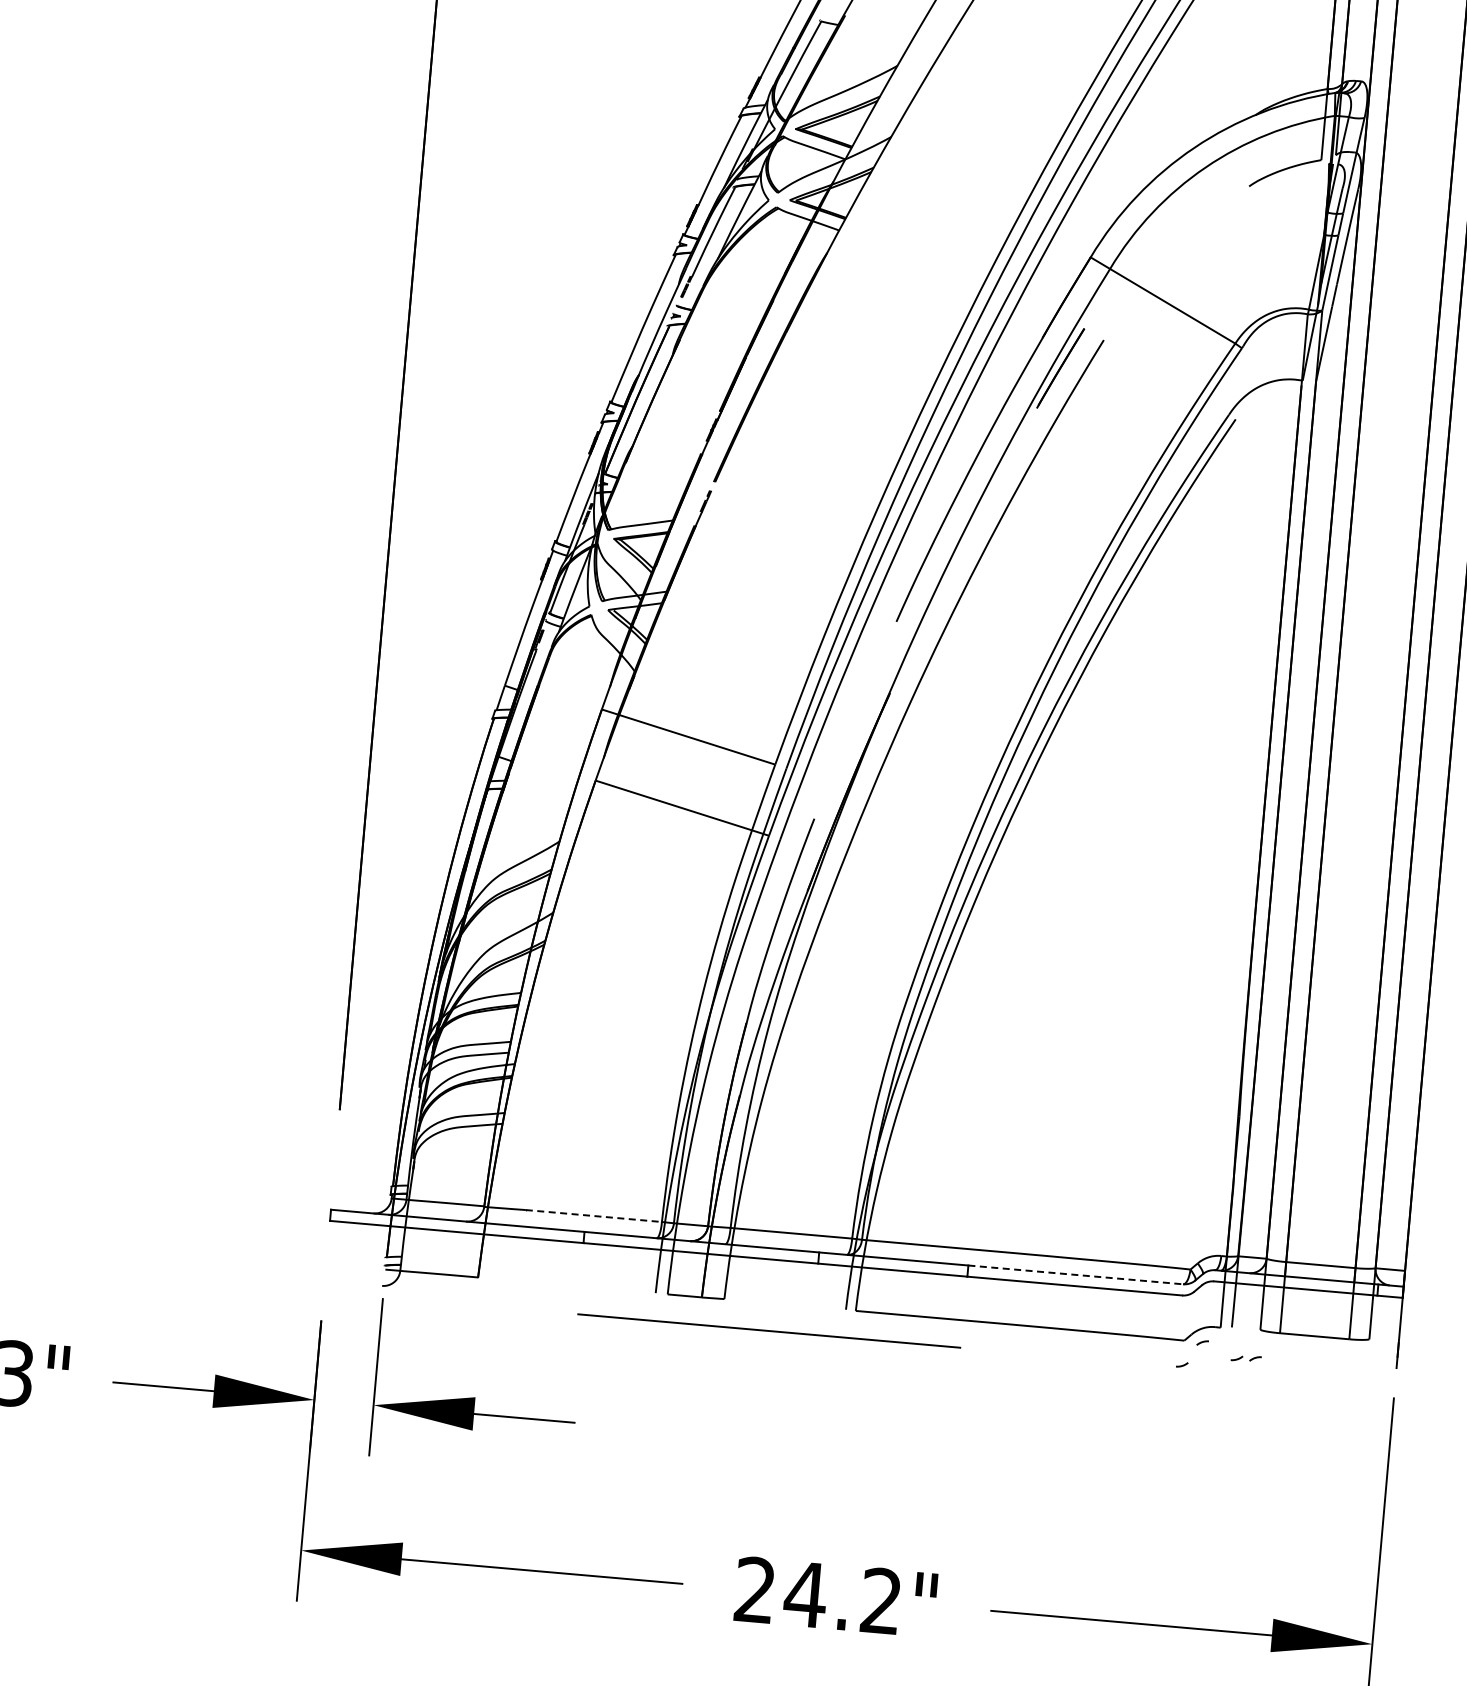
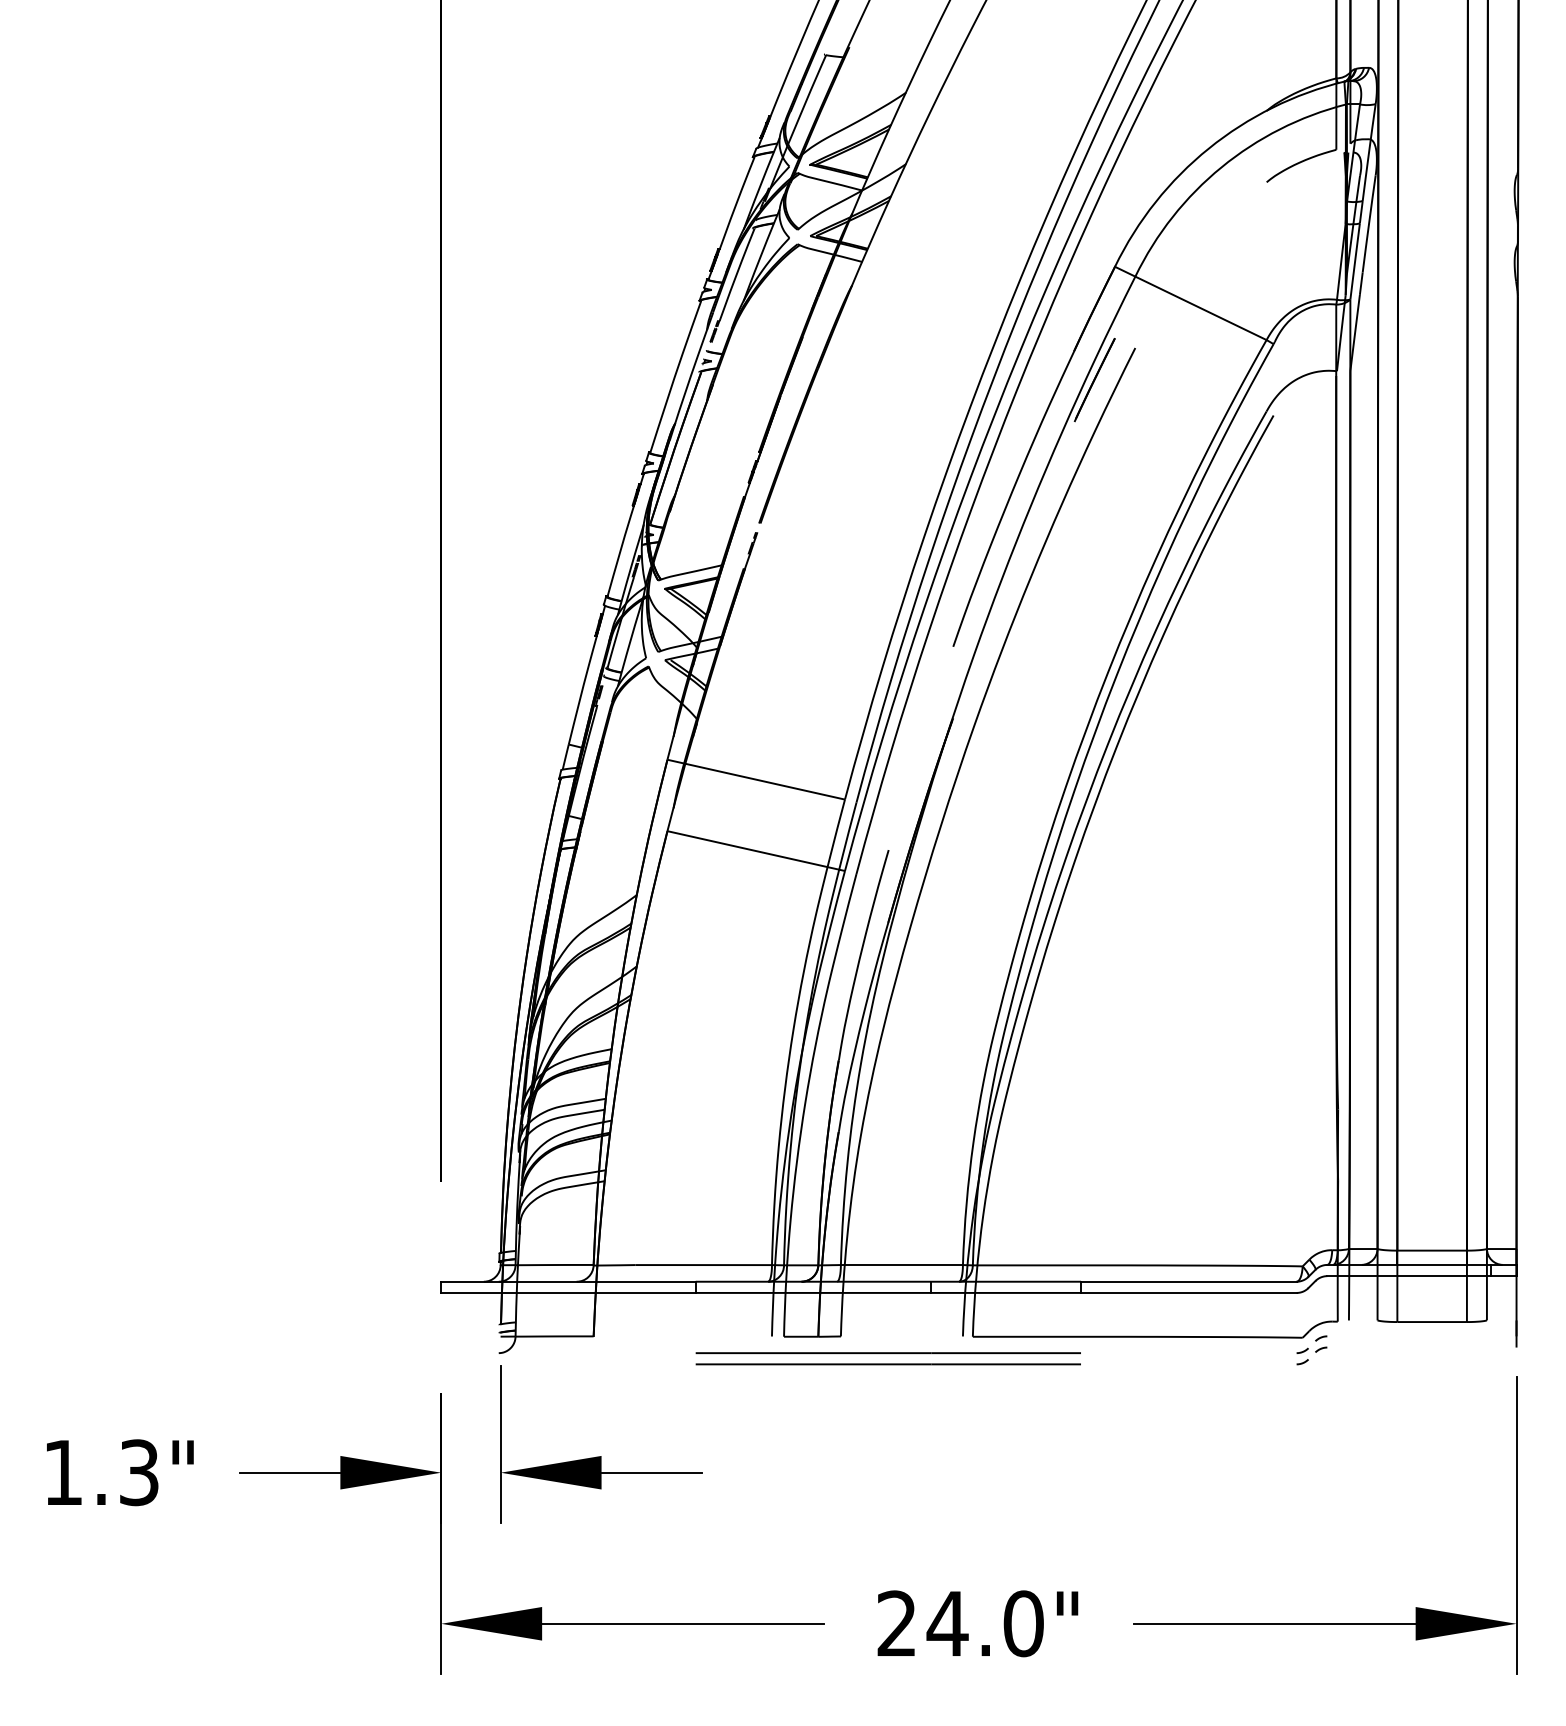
line: (593, 1216) -> (703, 1265), dashed -> solid
line: (1075, 1274) -> (1188, 1281), dashed -> solid
line: (769, 1320) -> (887, 1353), added
part: (1245, 1357) -> (1311, 1349), moved
text: (881, 1600) -> (1023, 1623), 24.2" -> 24.0"

